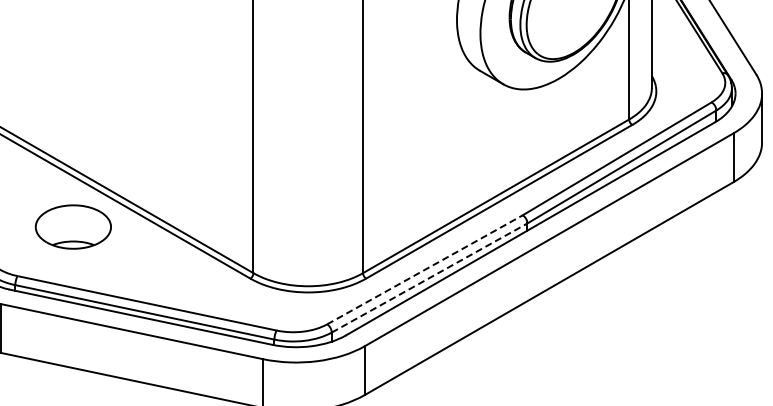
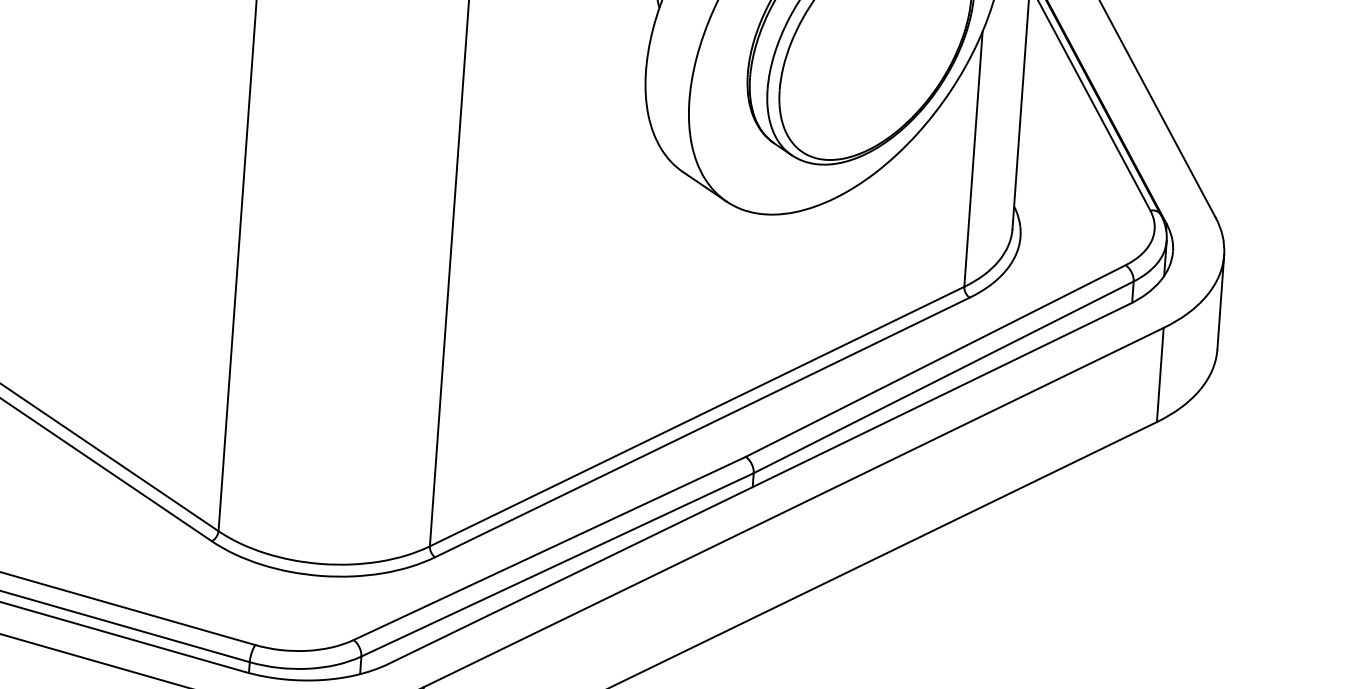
line: (424, 269) -> (548, 547), dashed -> solid
line: (429, 278) -> (557, 565), dashed -> solid

